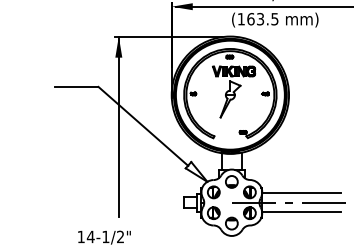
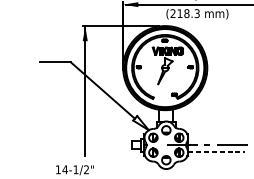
text: (257, 19) -> (184, 13), (163.5 -> (218.3
line: (301, 193) -> (216, 138), removed
line: (302, 212) -> (216, 152), solid -> dashed

